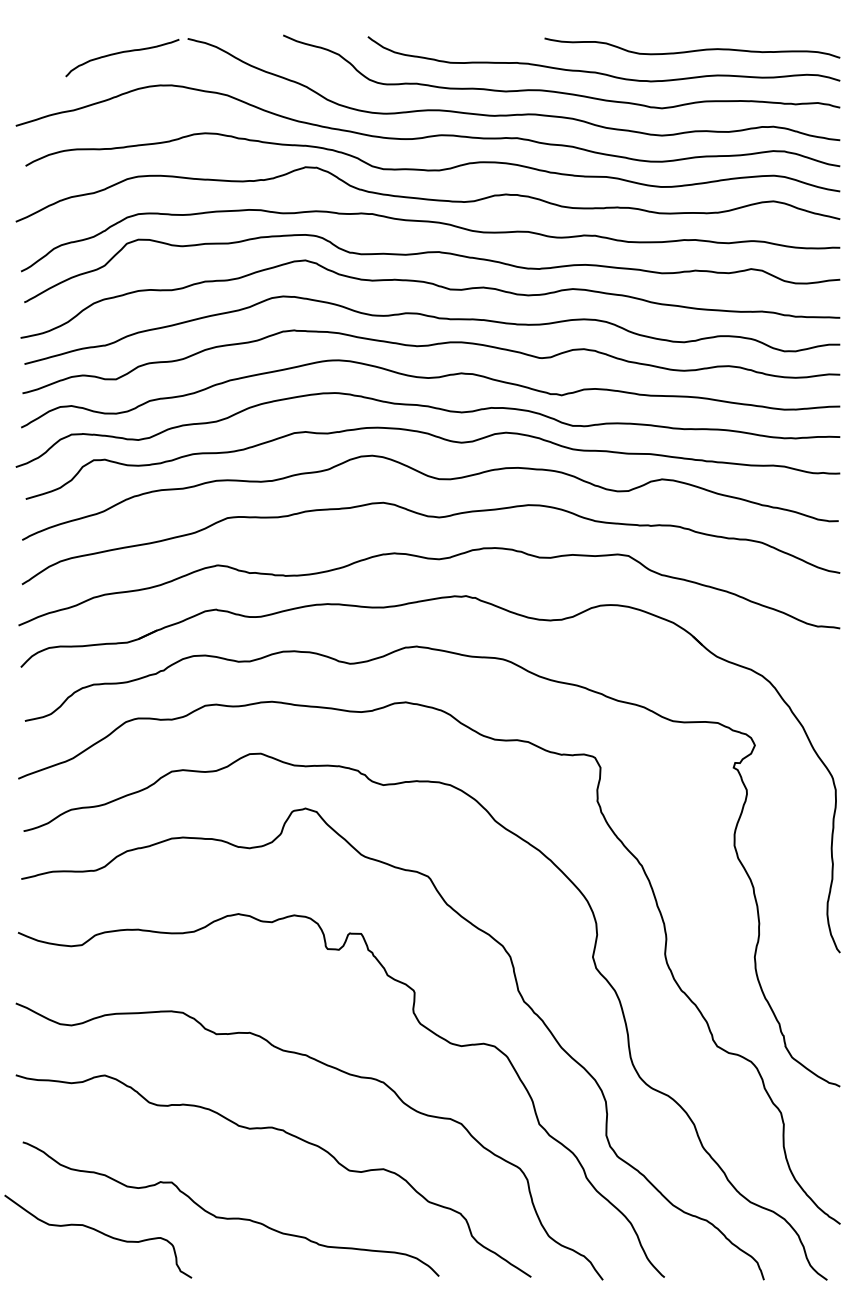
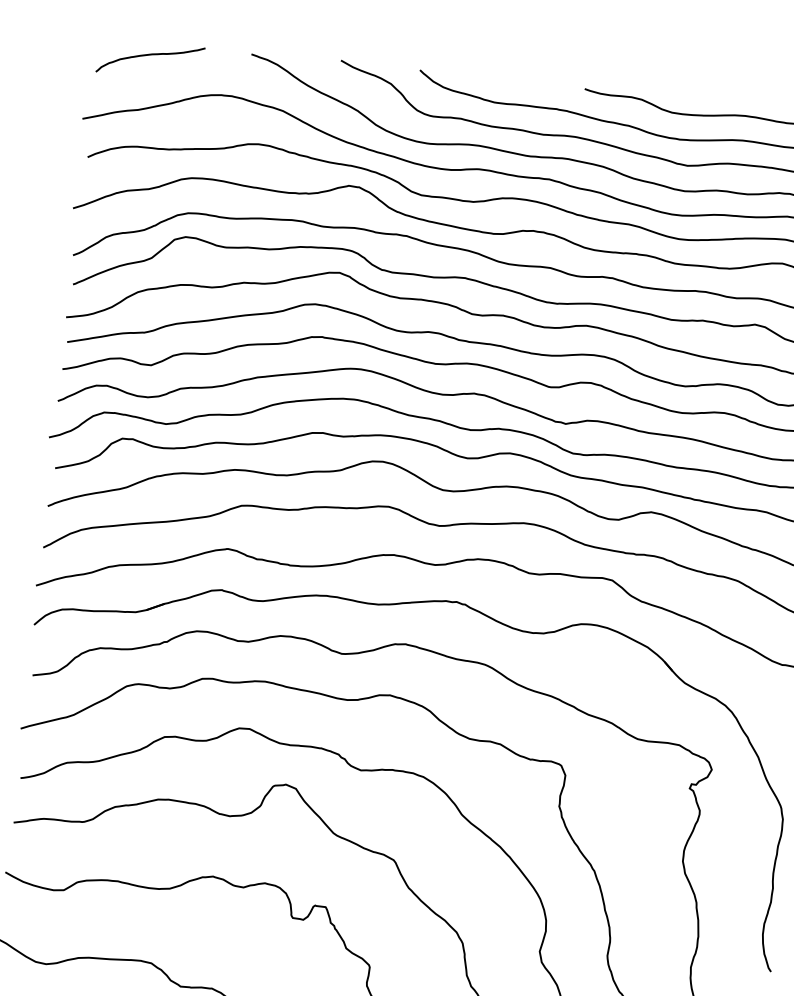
curve: (122, 53) -> (151, 55), moved

